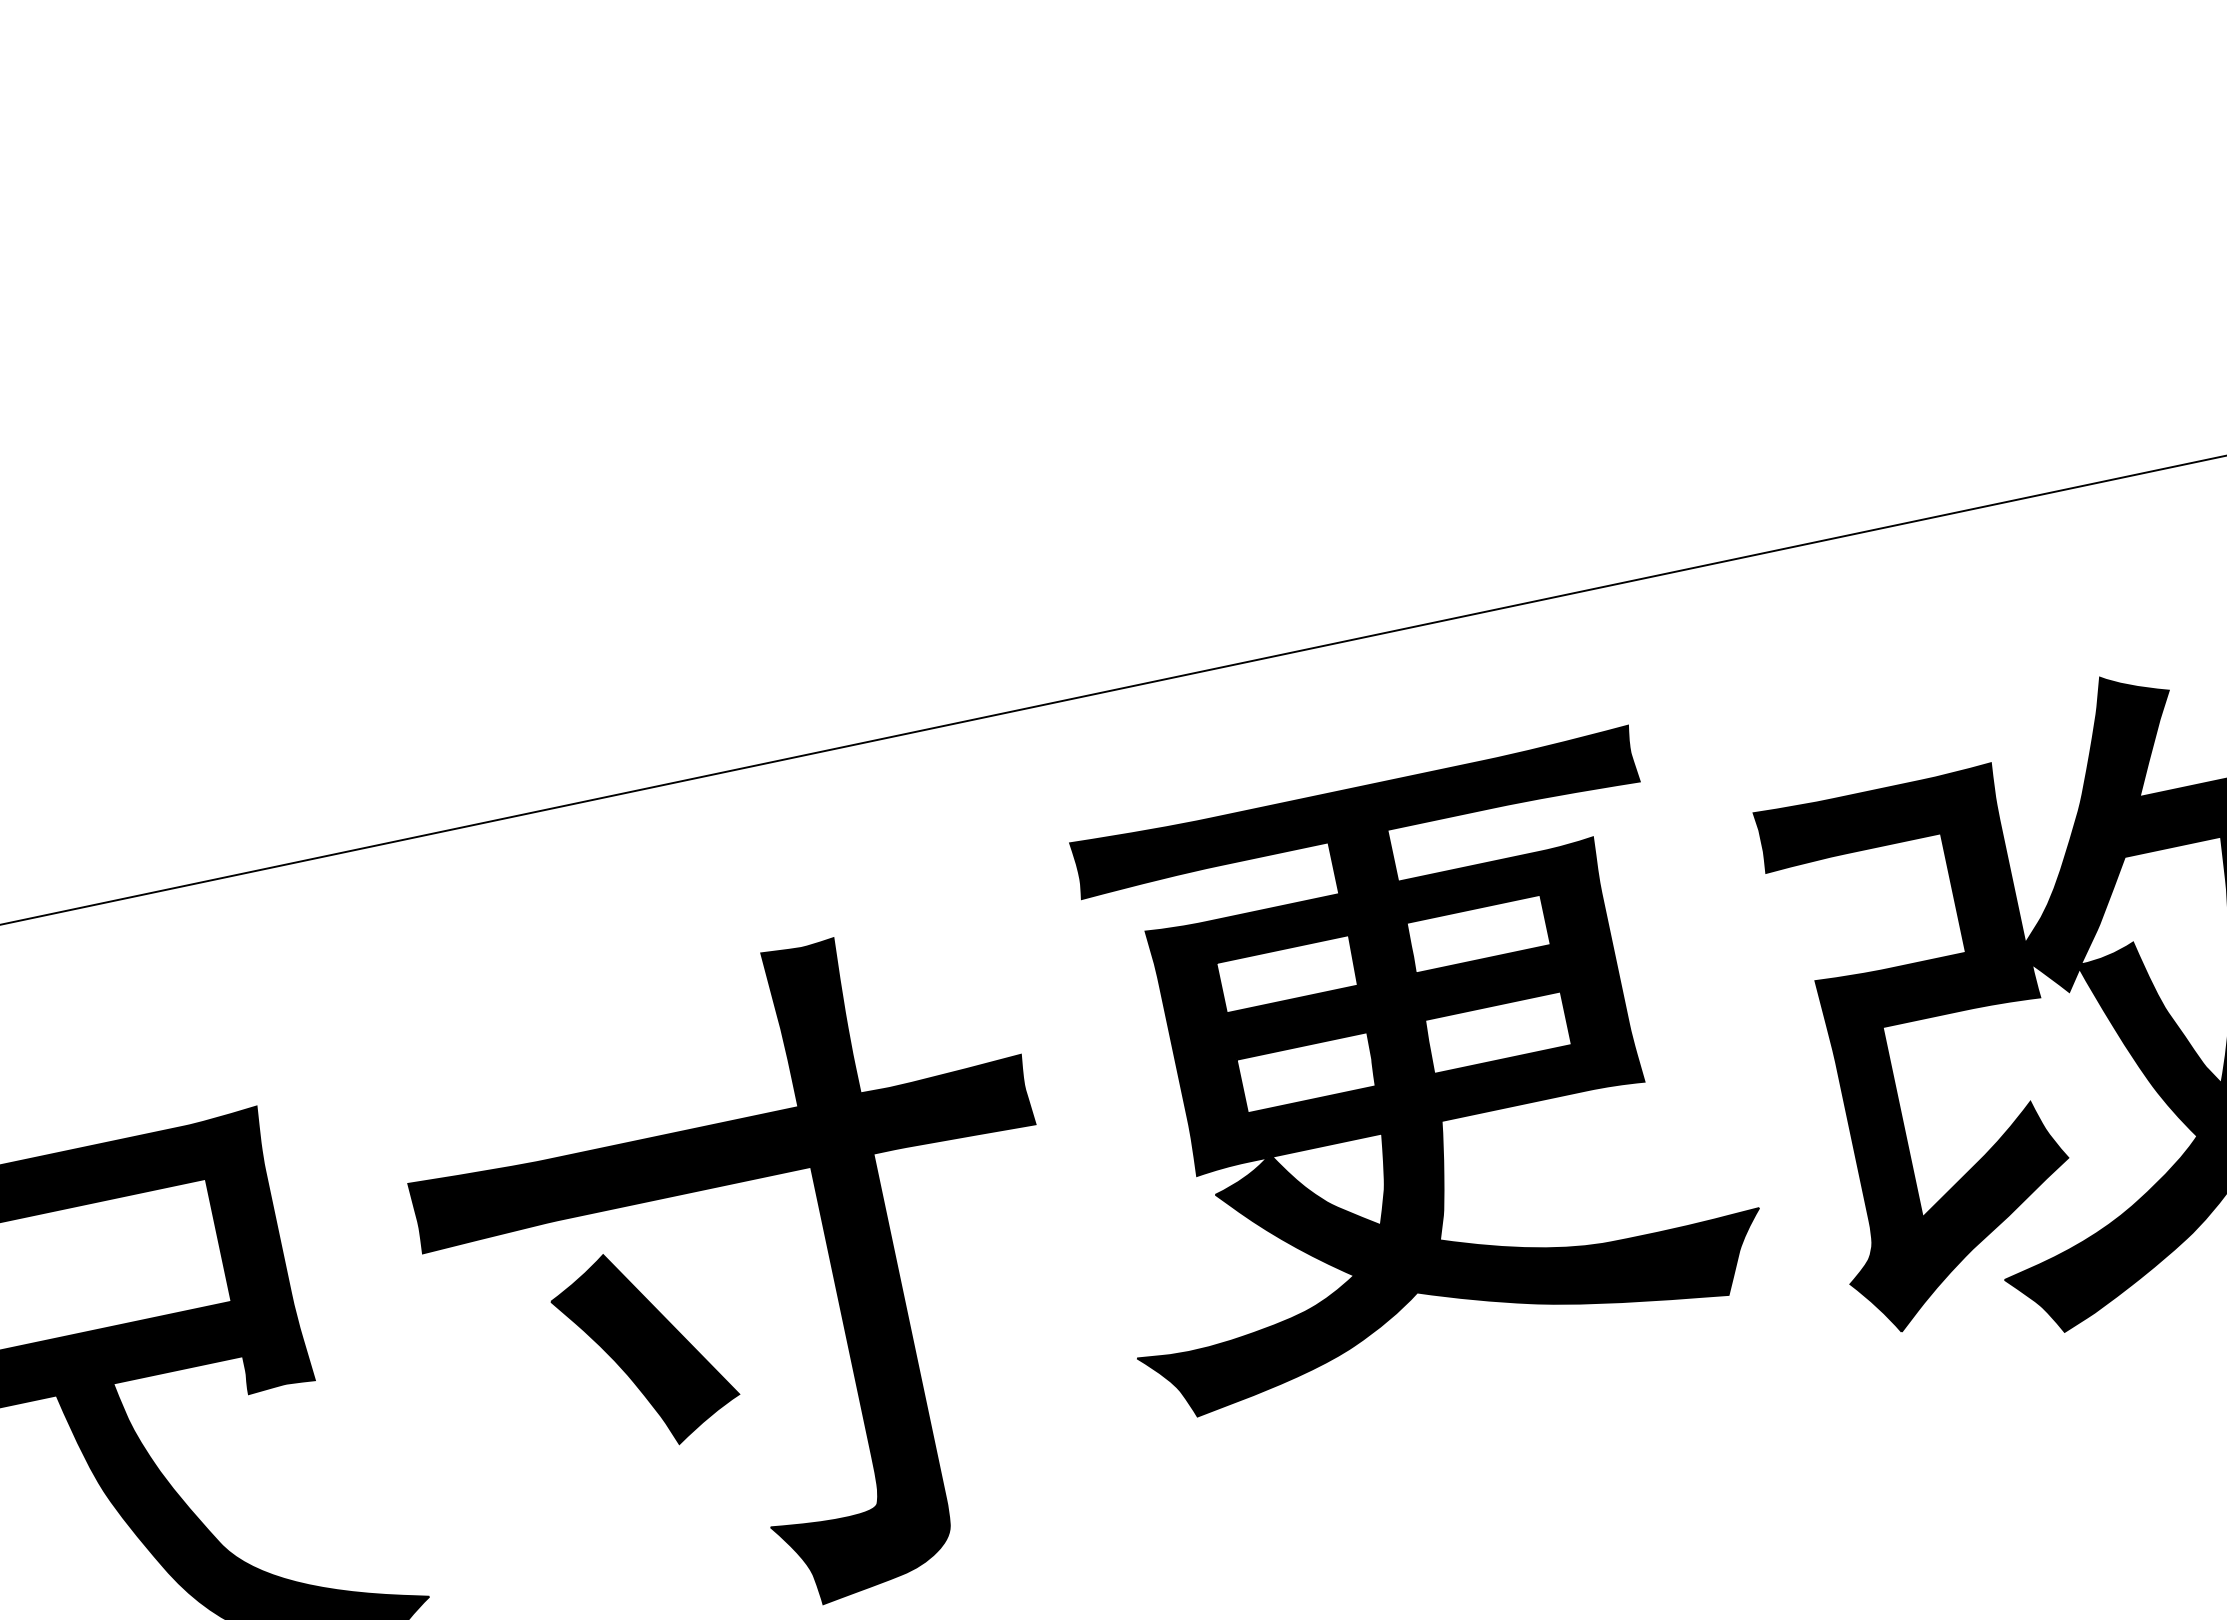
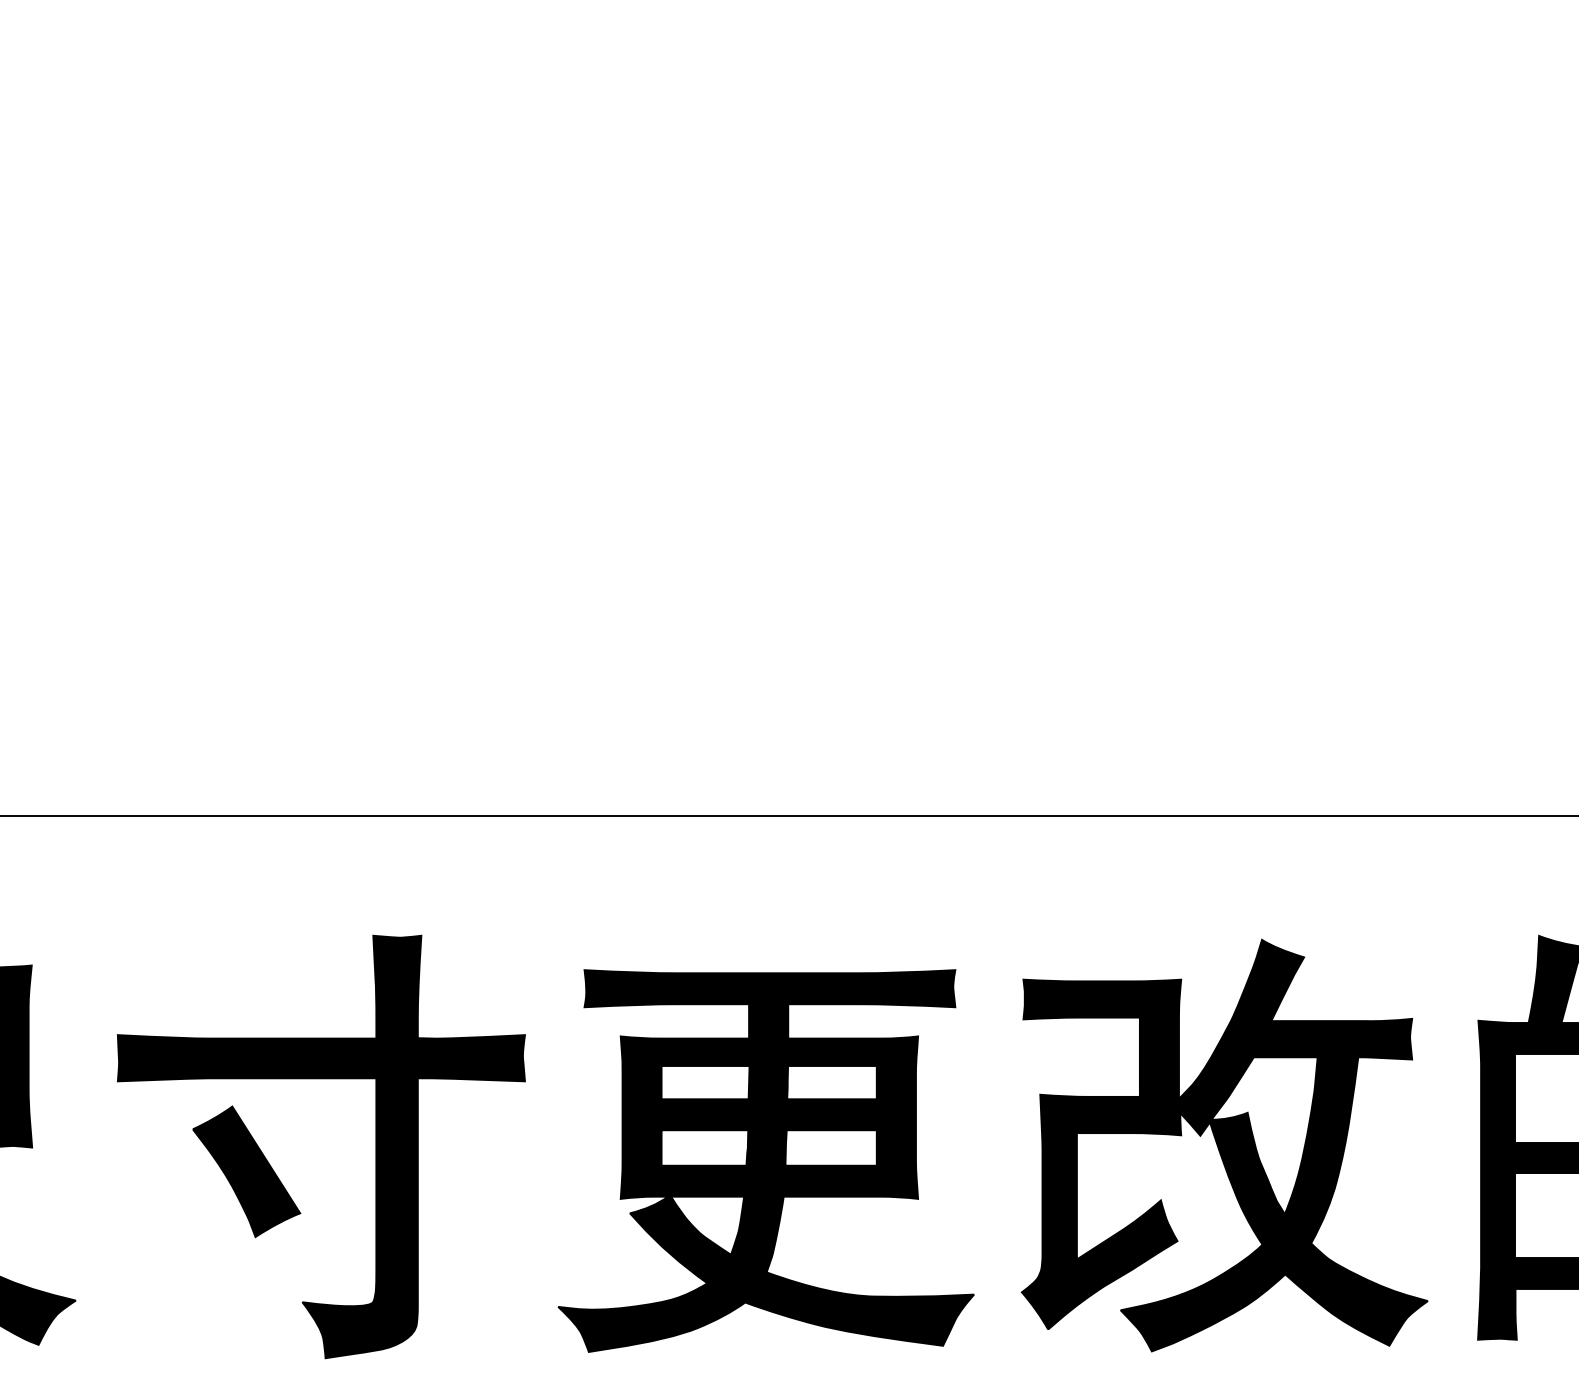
part: (1402, 1072) -> (765, 1160), moved

